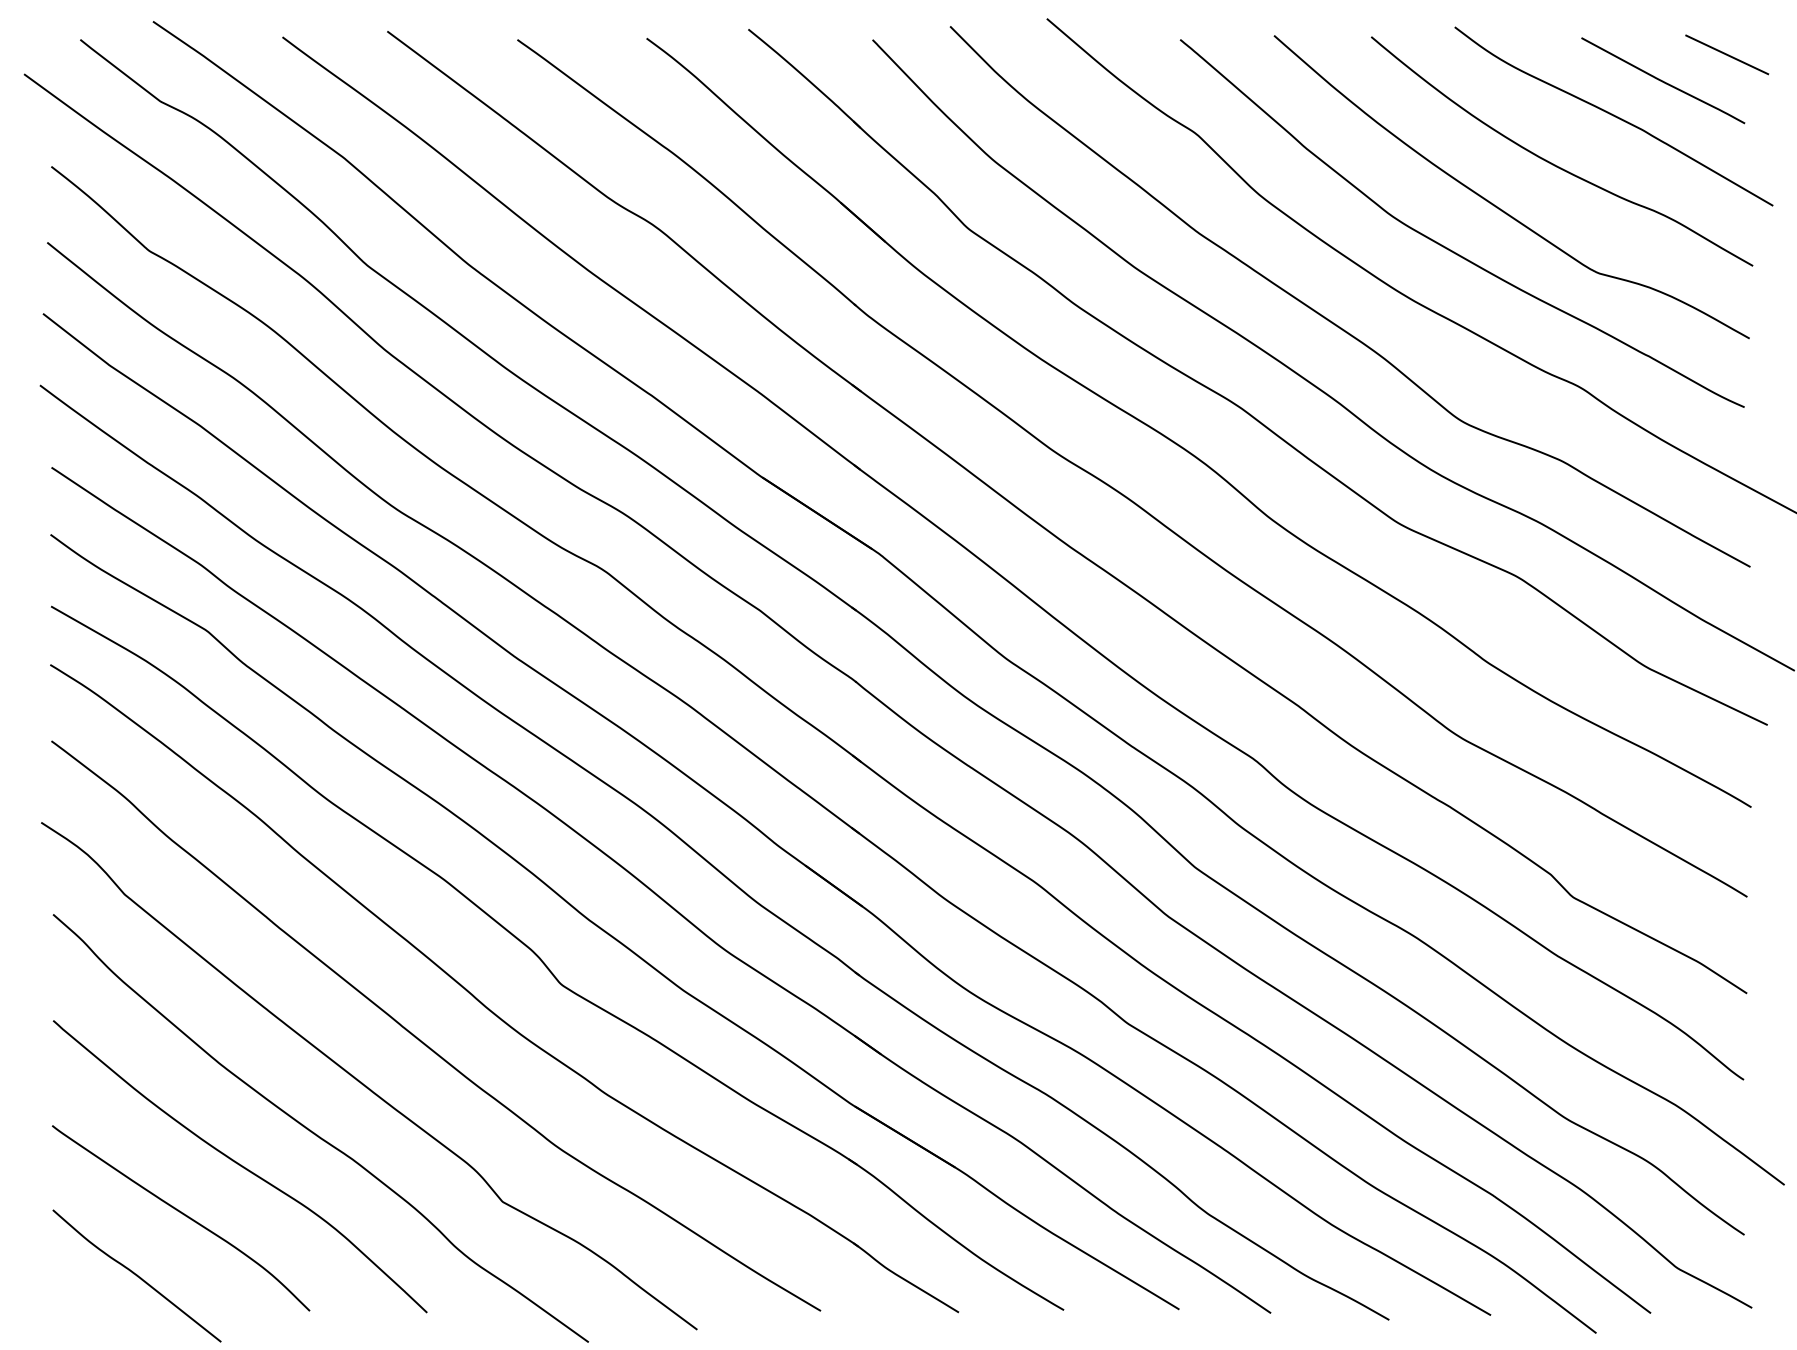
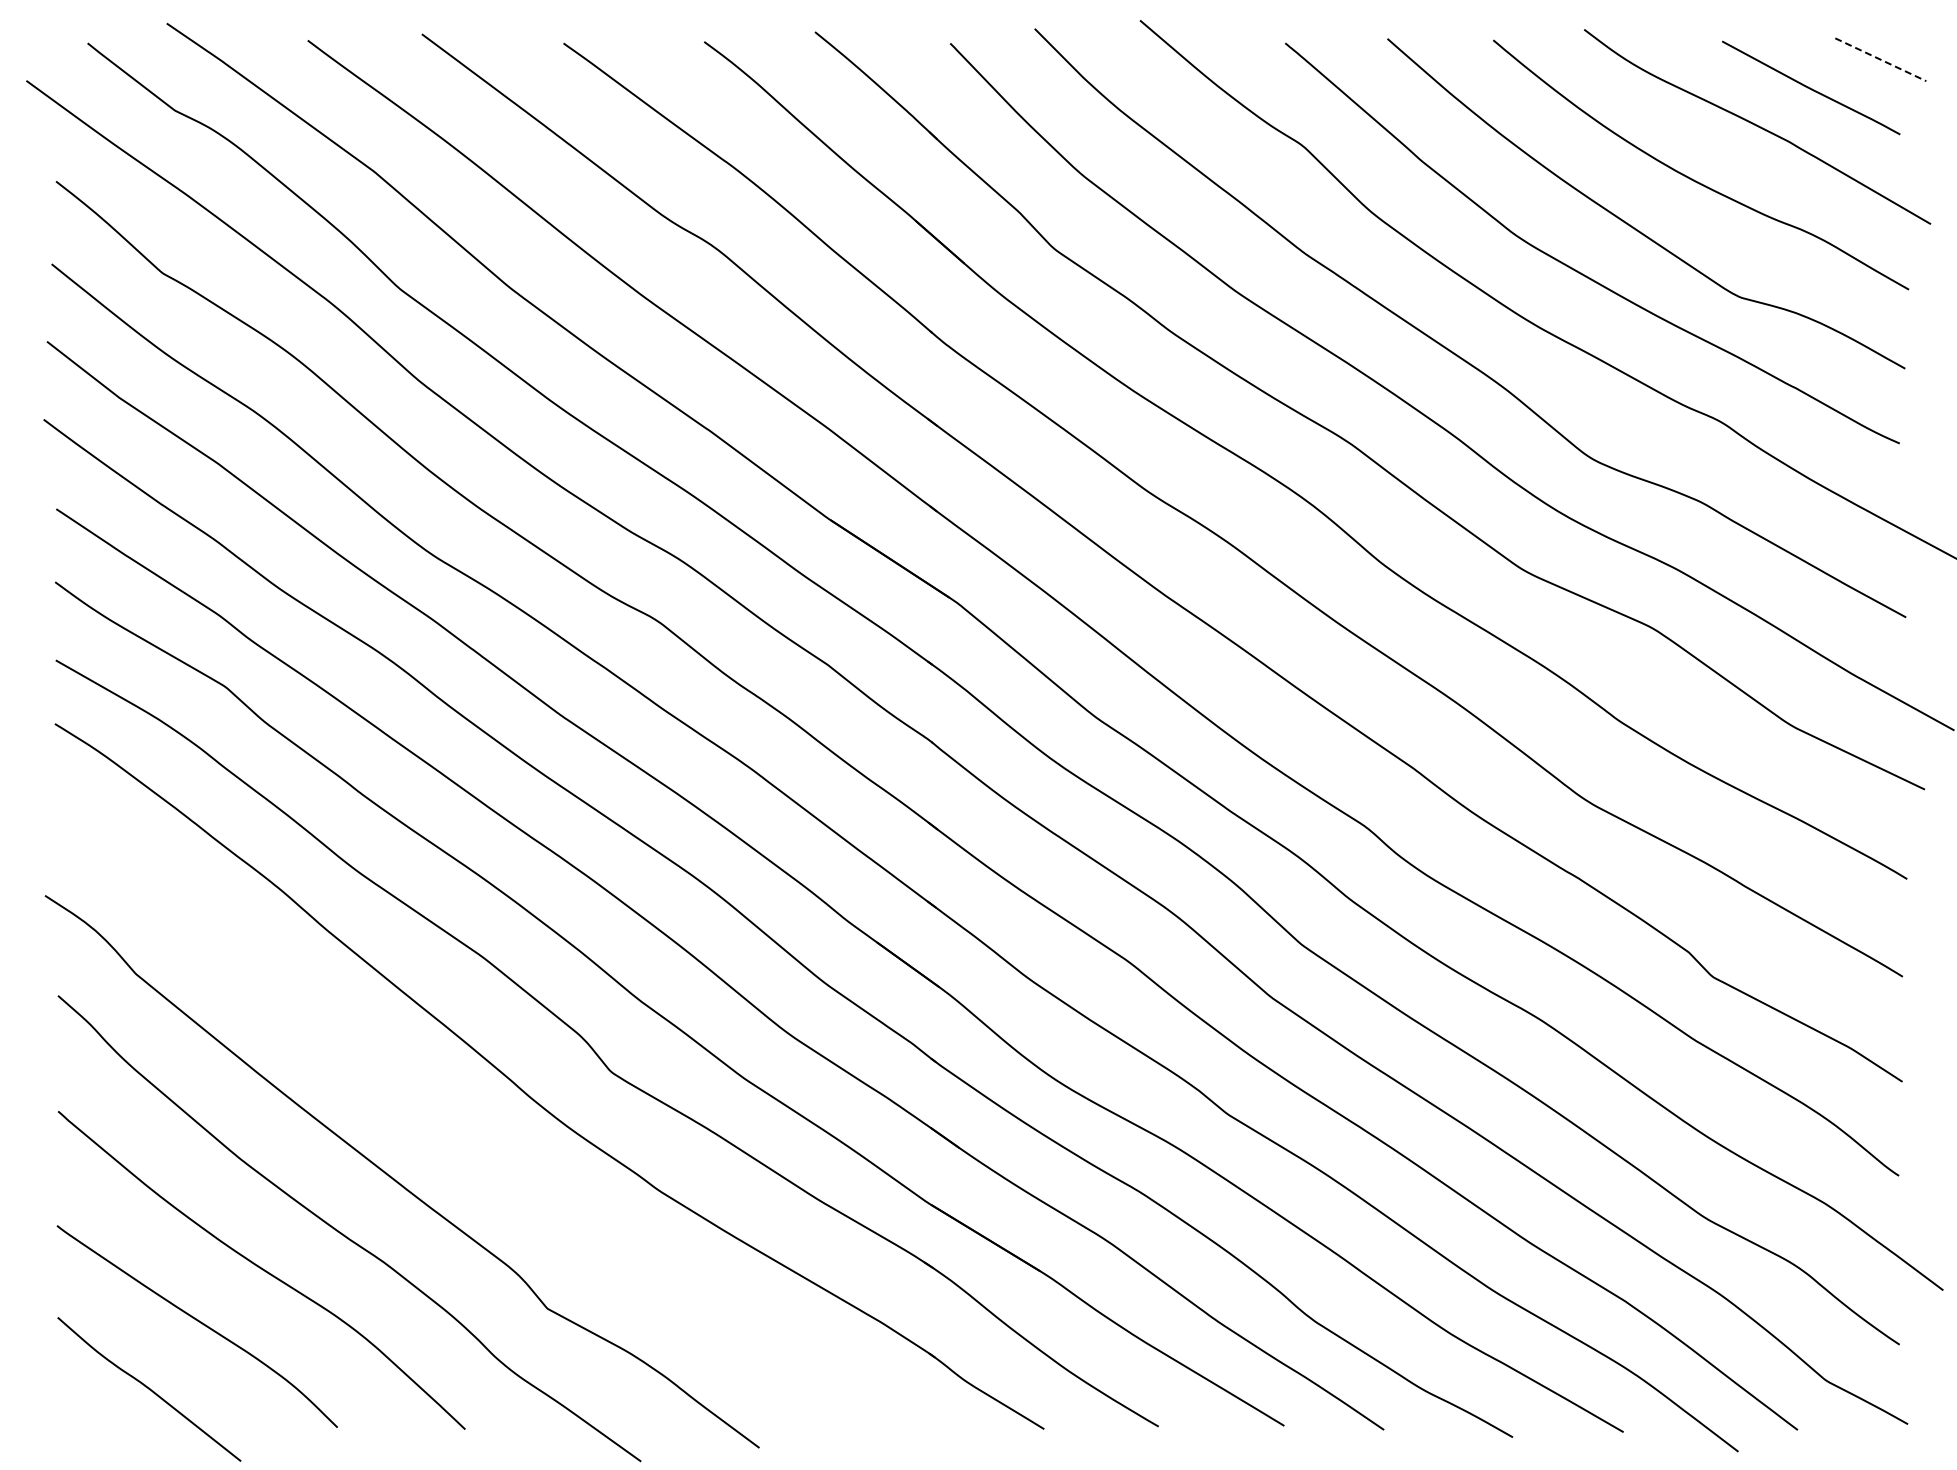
line: (1727, 54) -> (1881, 59), solid -> dashed
curve: (423, 1041) -> (461, 1134), removed

